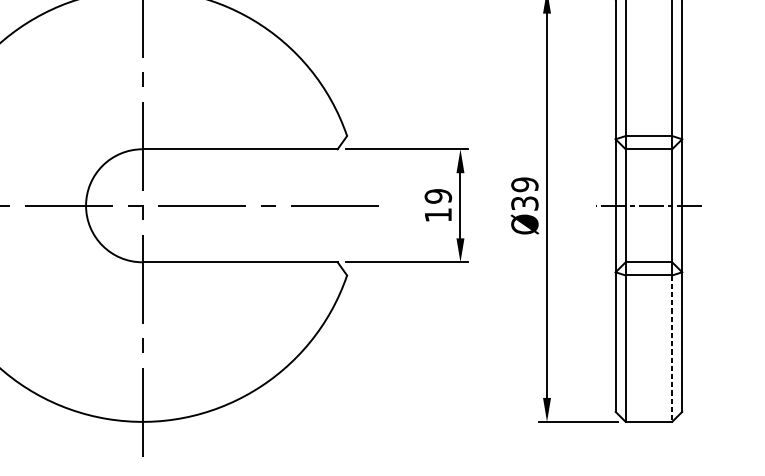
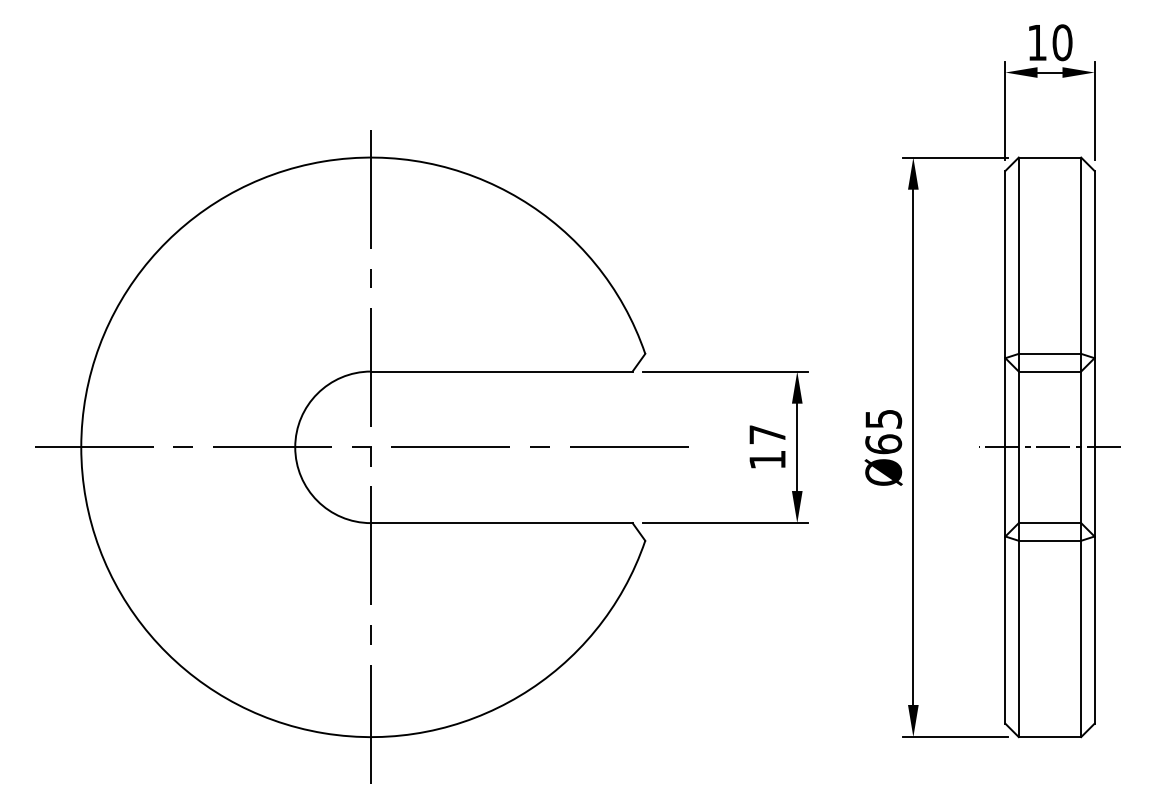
text: (524, 193) -> (883, 431), Ø39 -> Ø65
text: (438, 196) -> (767, 434), 19 -> 17
line: (672, 349) -> (1081, 639), dashed -> solid

